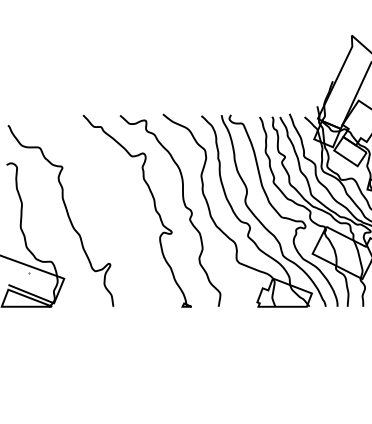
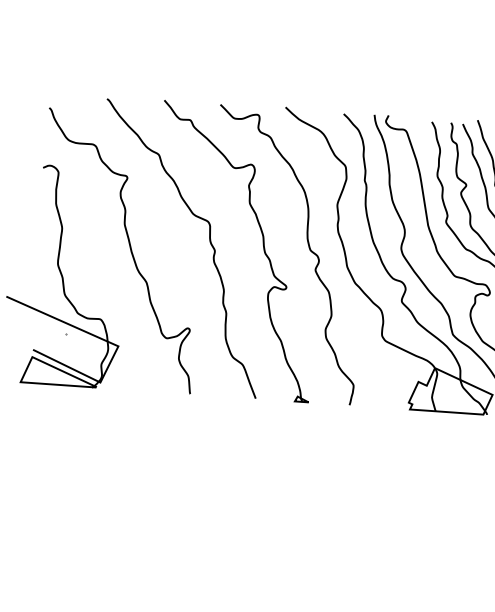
curve: (118, 205) -> (208, 241), added

